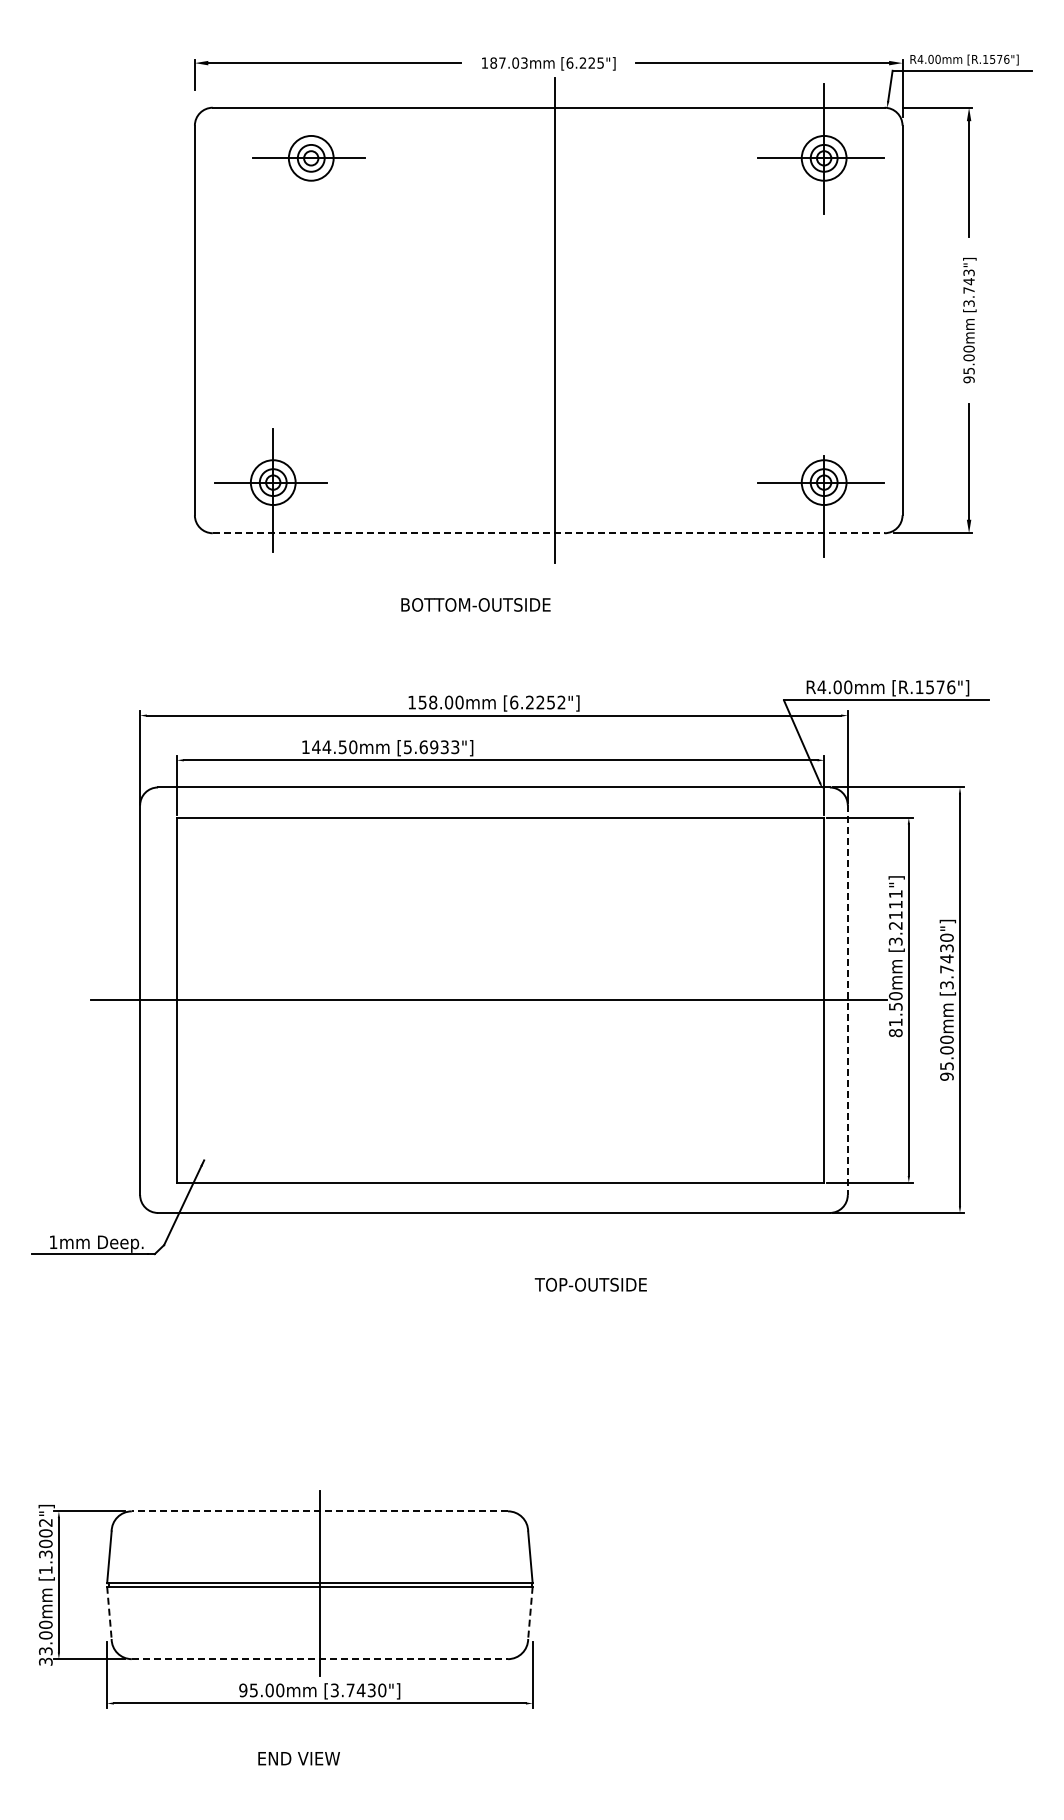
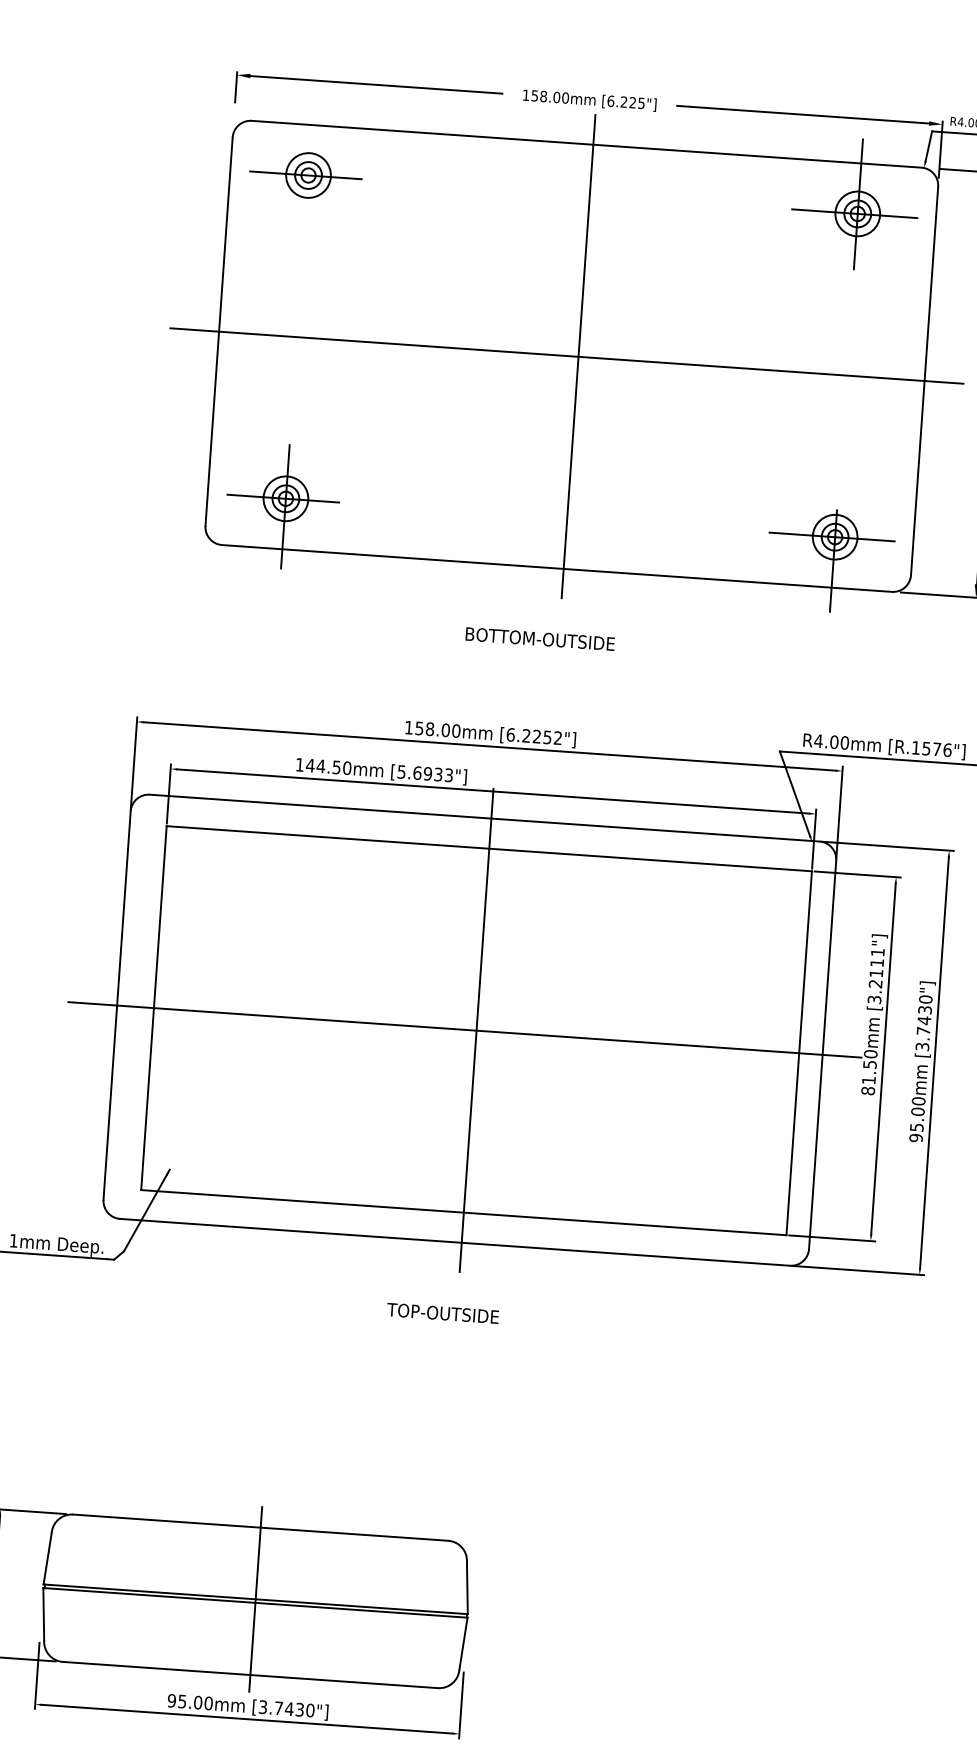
text: (508, 62) -> (549, 96), 187.03mm -> 158.00mm
part: (308, 158) -> (305, 175), moved
line: (543, 320) -> (566, 356), added
line: (548, 533) -> (556, 568), dashed -> solid
text: (475, 604) -> (539, 638), moved
line: (500, 999) -> (476, 1029), added
line: (847, 1000) -> (822, 1055), dashed -> solid
text: (590, 1284) -> (442, 1313), moved
line: (319, 1511) -> (260, 1527), dashed -> solid
line: (109, 1613) -> (43, 1614), dashed -> solid
line: (530, 1613) -> (463, 1644), dashed -> solid
line: (320, 1659) -> (250, 1675), dashed -> solid

